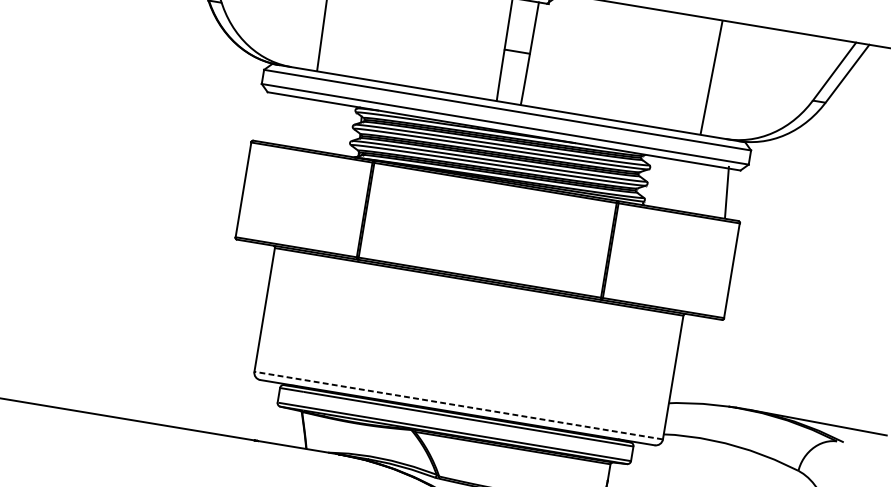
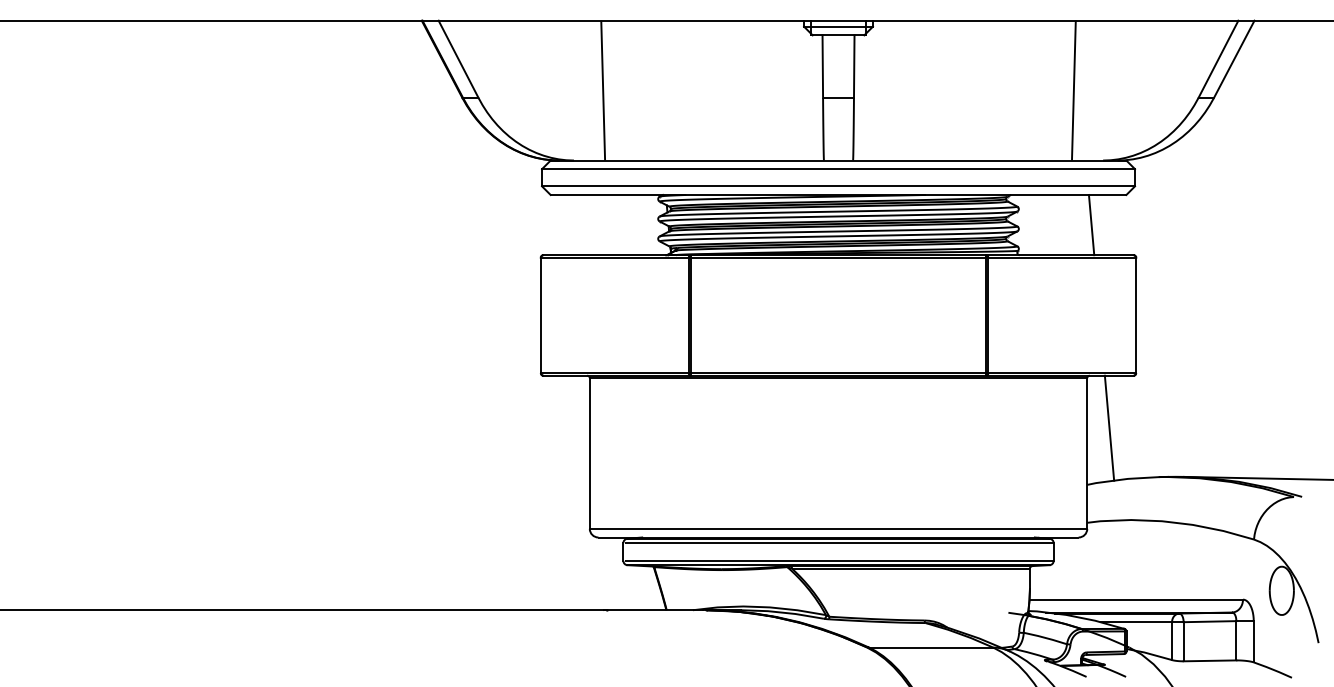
line: (726, 191) -> (1091, 224), moved
line: (695, 359) -> (1109, 427), added
line: (458, 405) -> (838, 528), dashed -> solid

